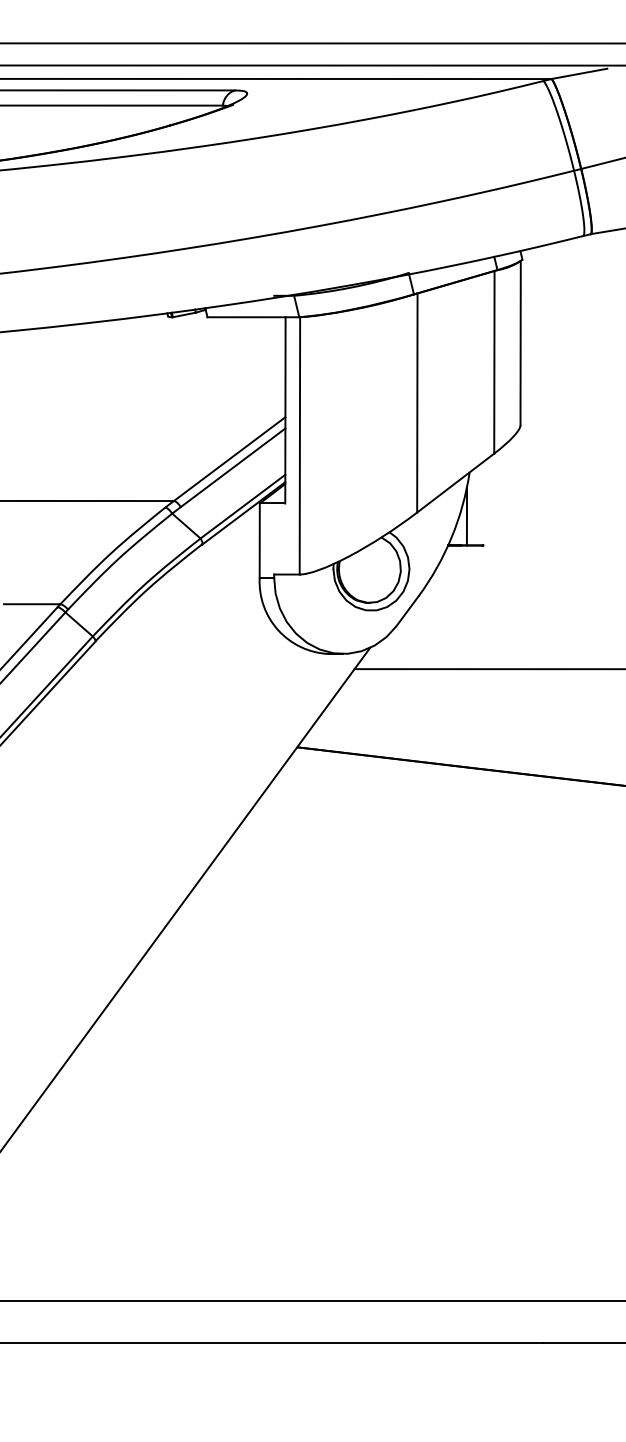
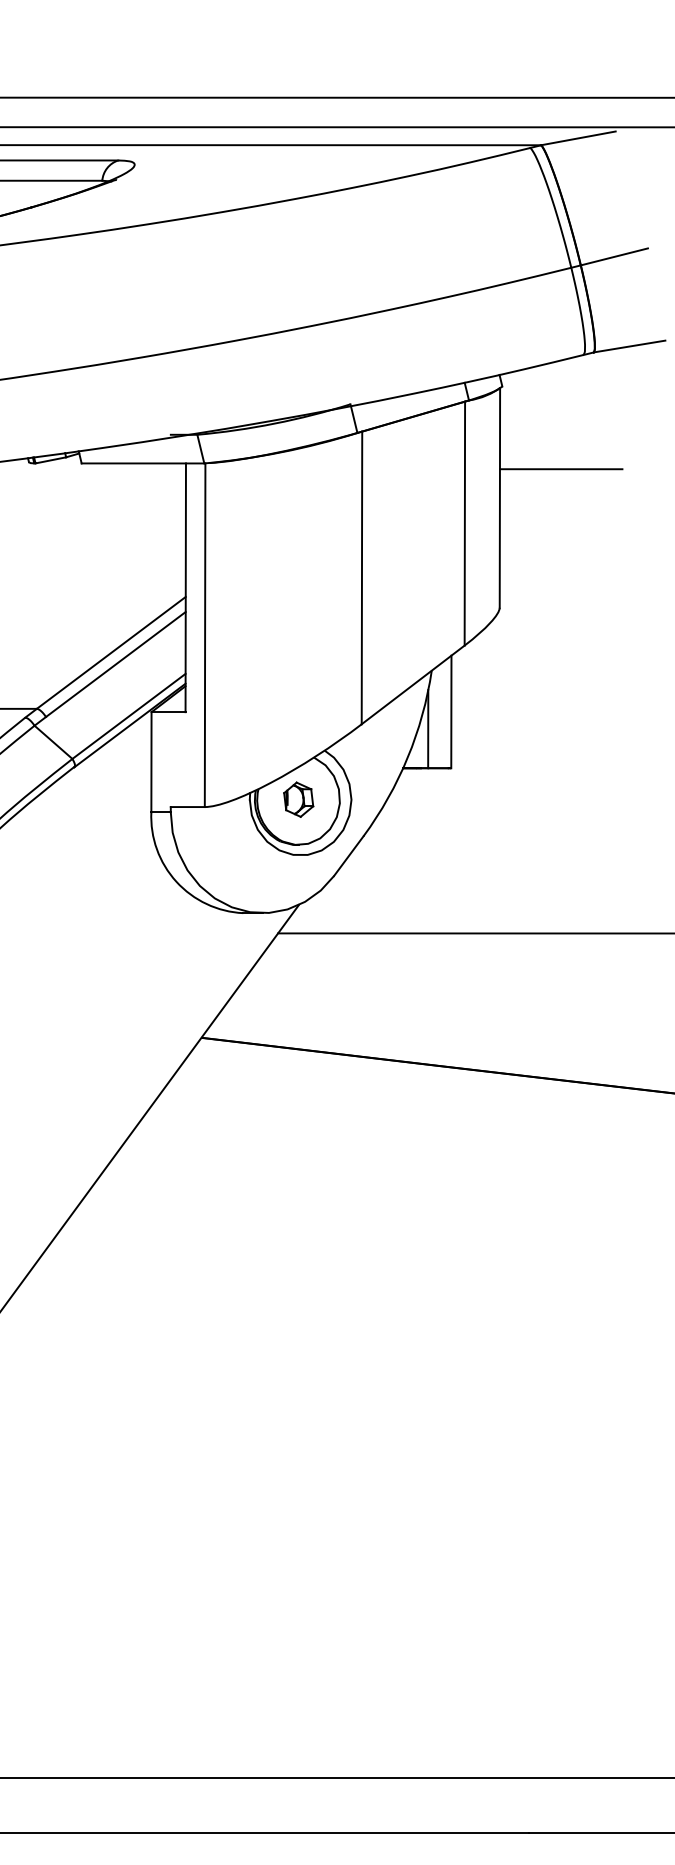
line: (566, 321) -> (561, 469), added
line: (484, 503) -> (451, 712), added
part: (369, 568) -> (298, 798), added

